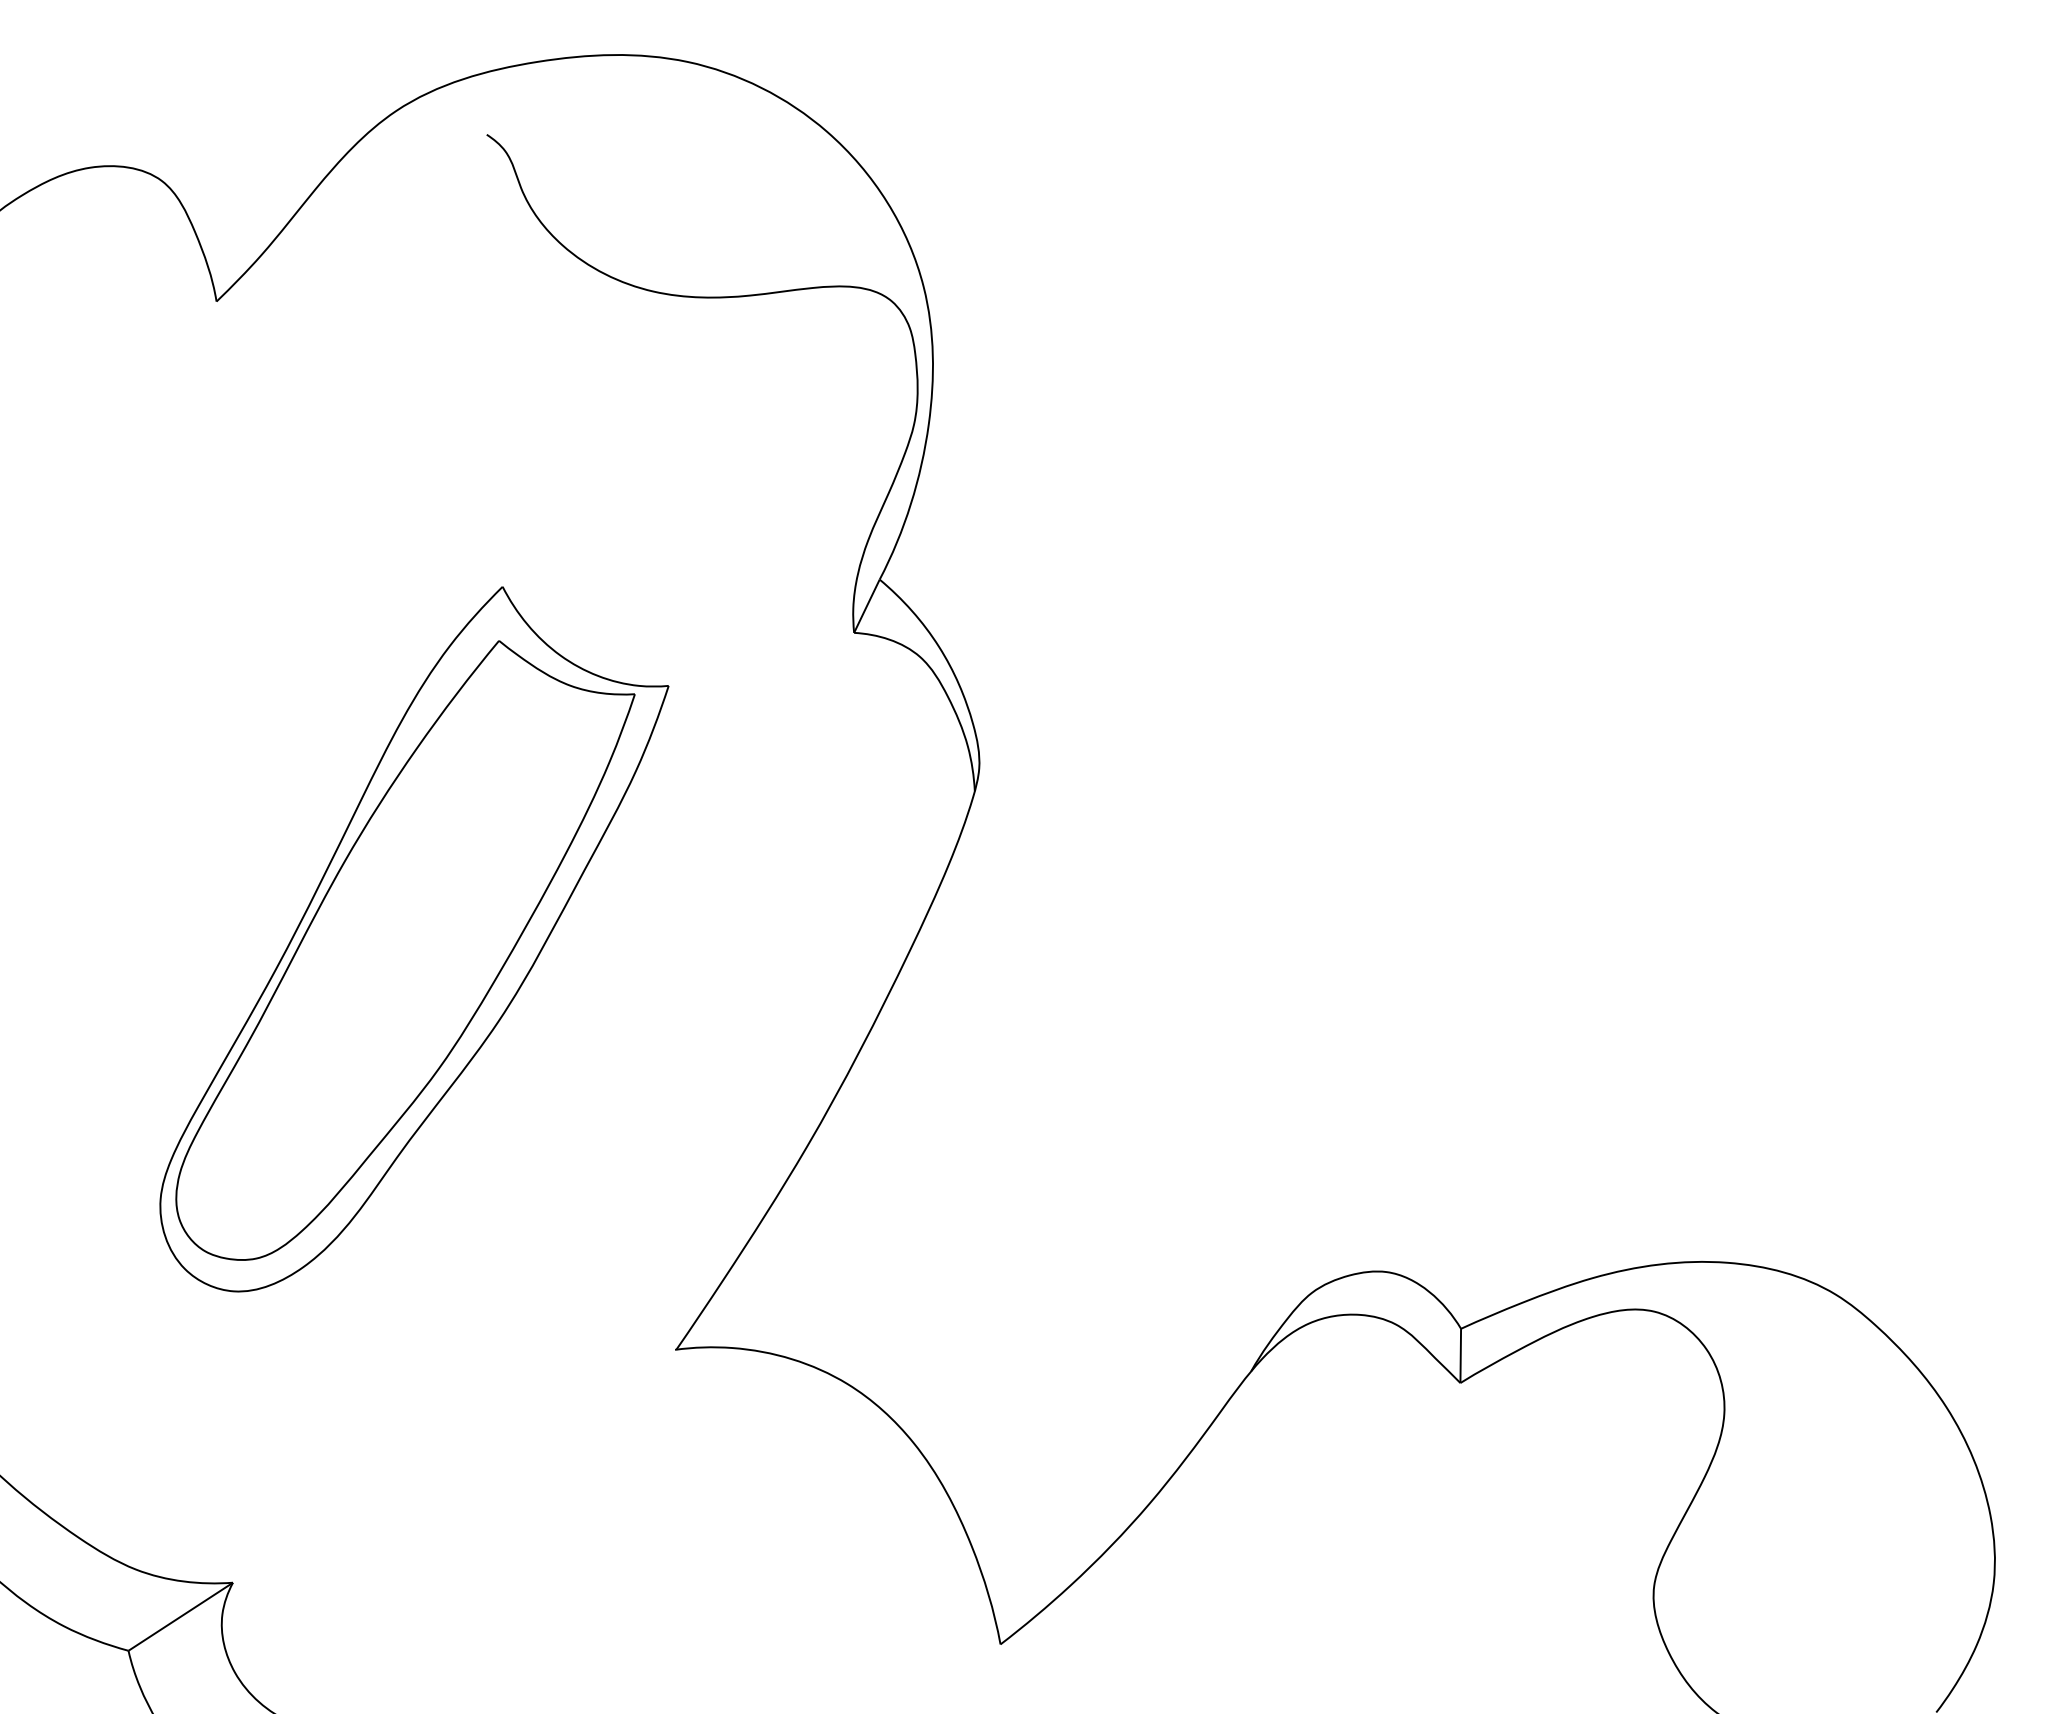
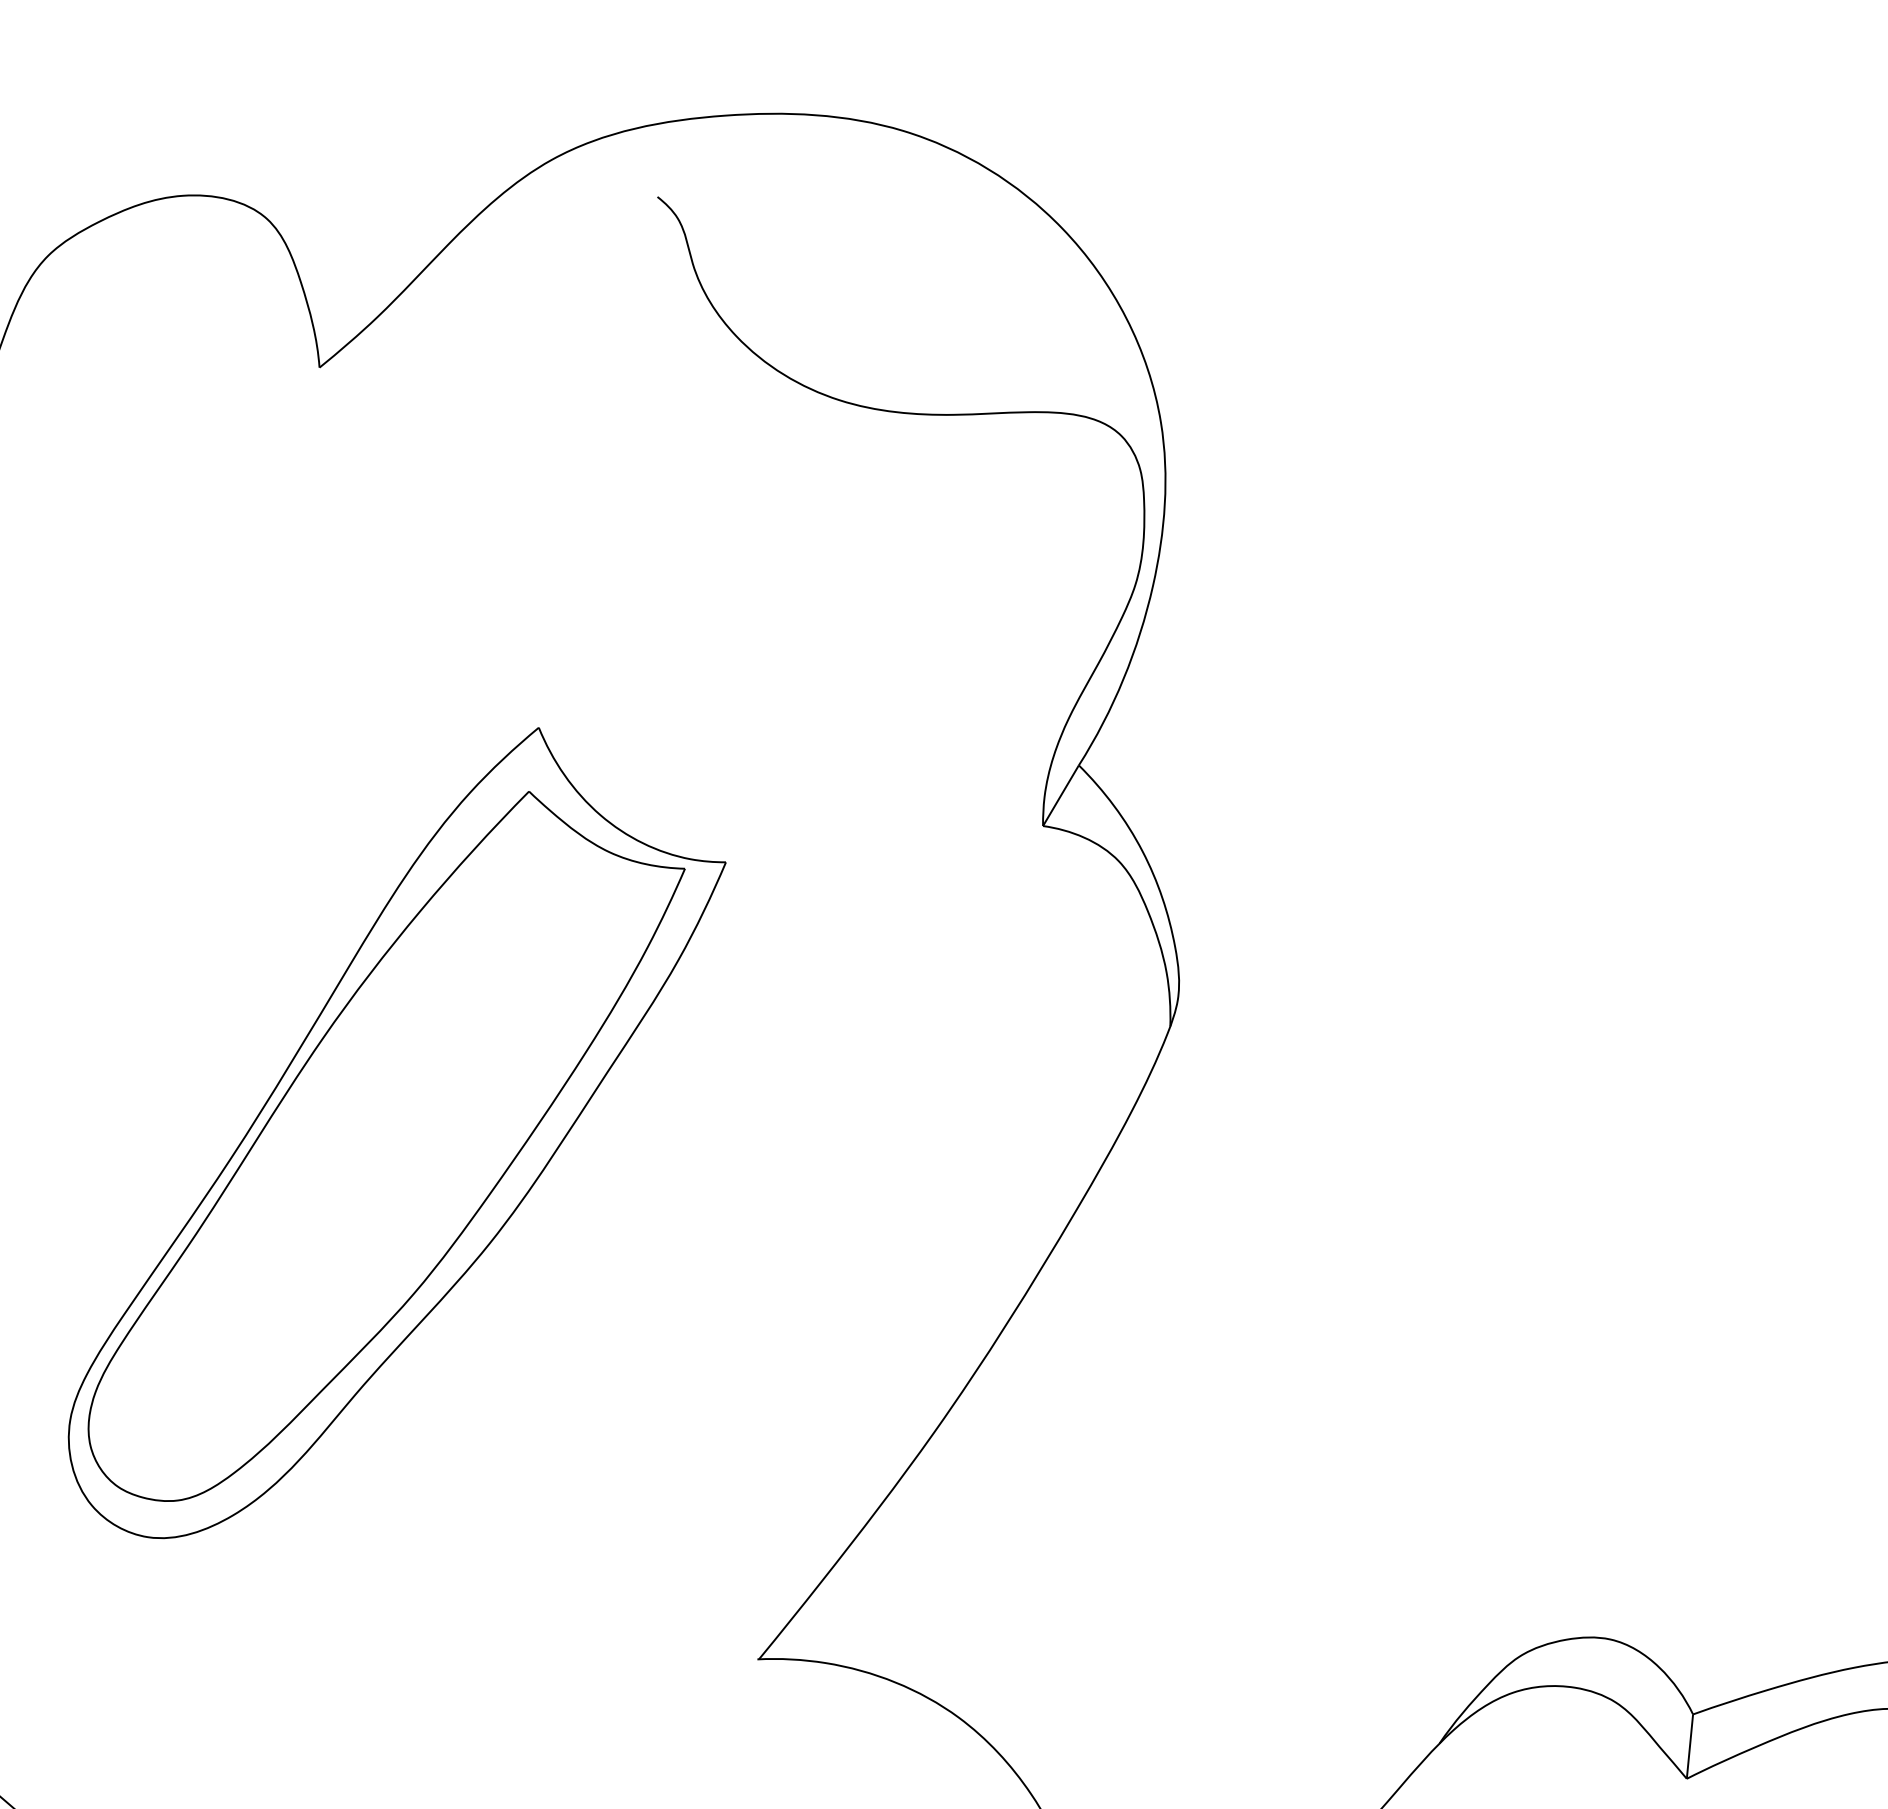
part: (414, 939) -> (398, 1137), moved

